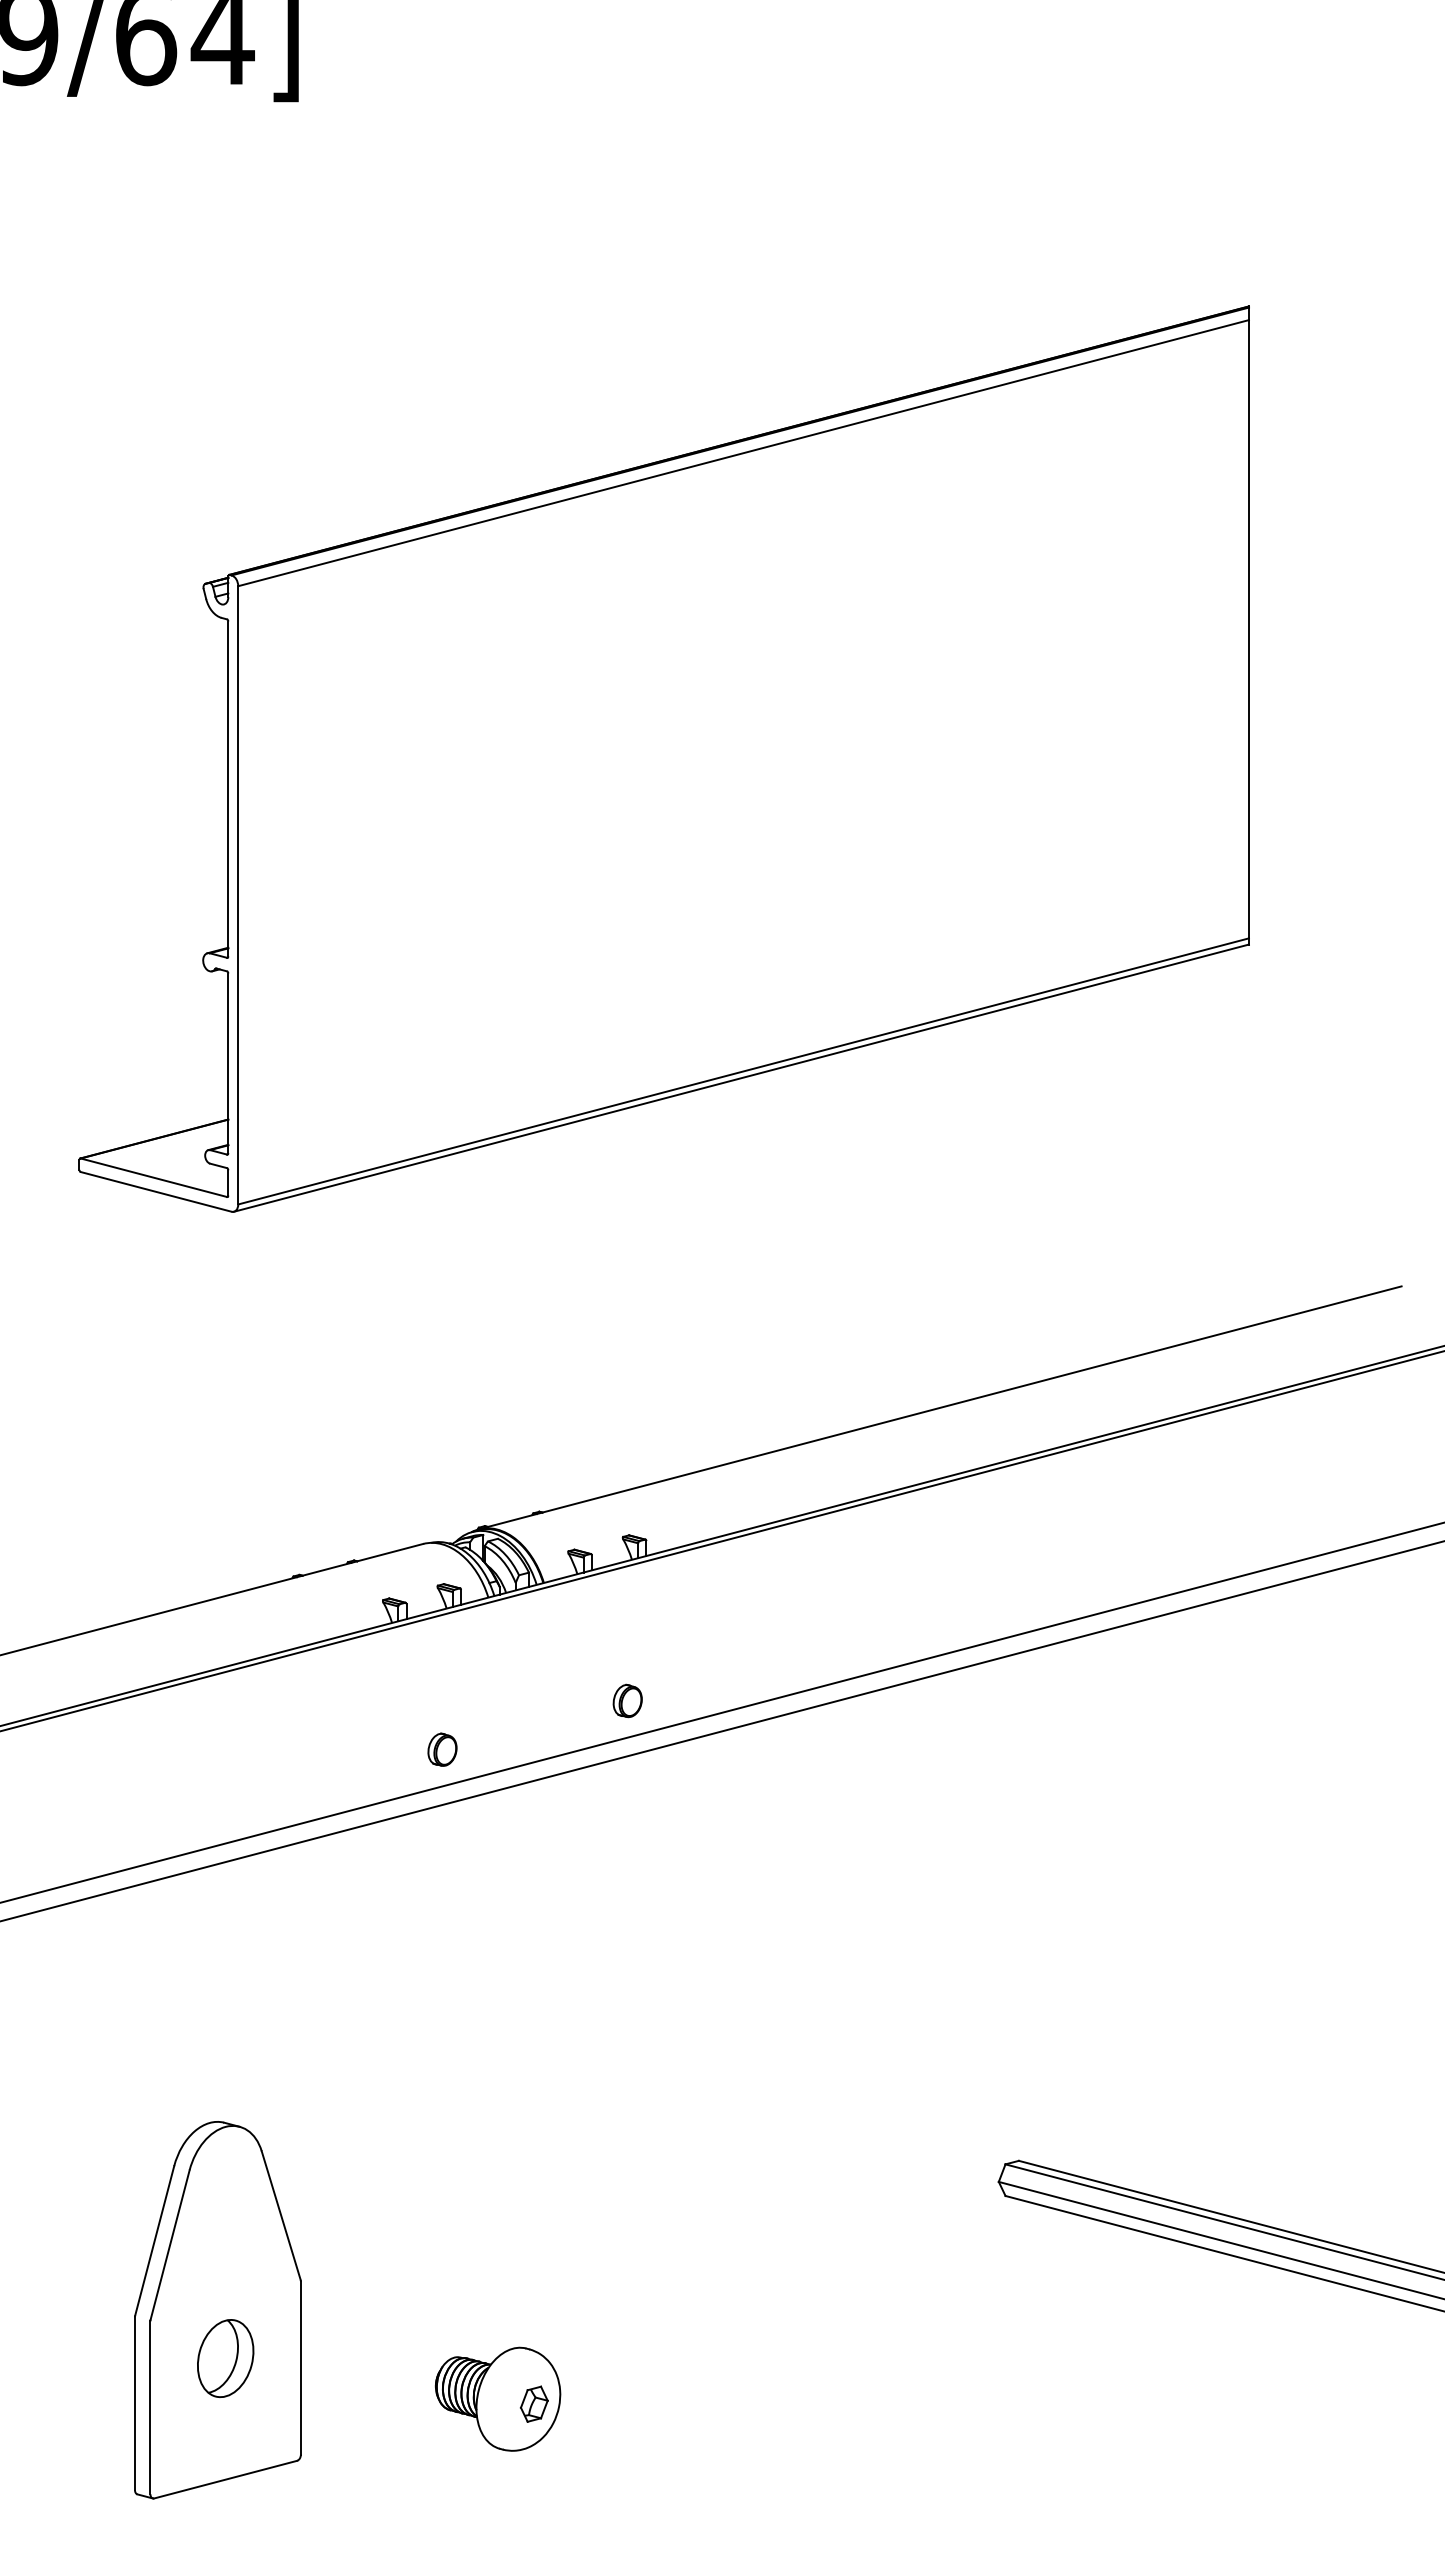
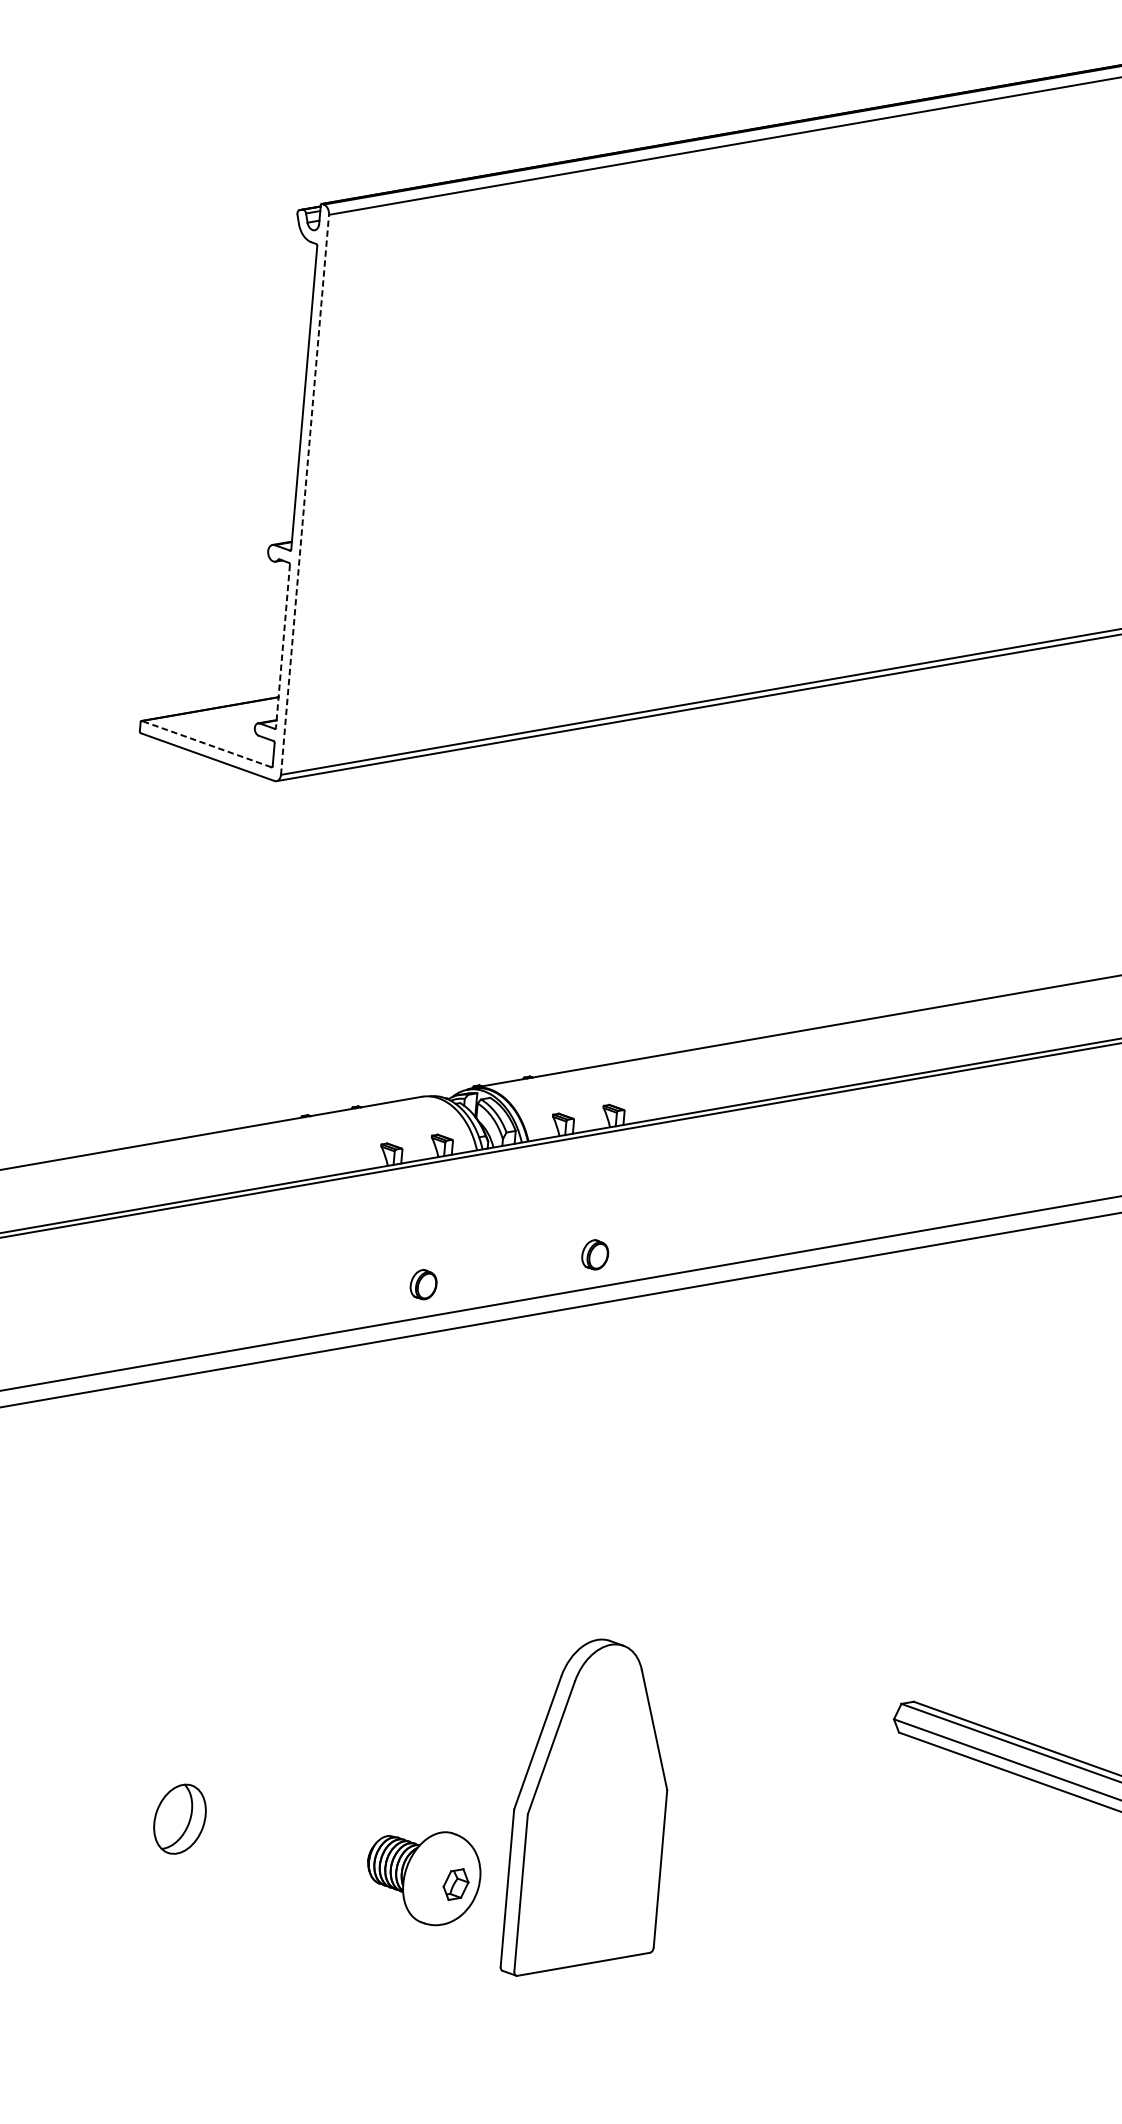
line: (238, 894) -> (305, 494), solid -> dashed
line: (228, 1063) -> (283, 646), solid -> dashed
line: (153, 1177) -> (206, 743), solid -> dashed
part: (217, 2310) -> (589, 1810), moved

